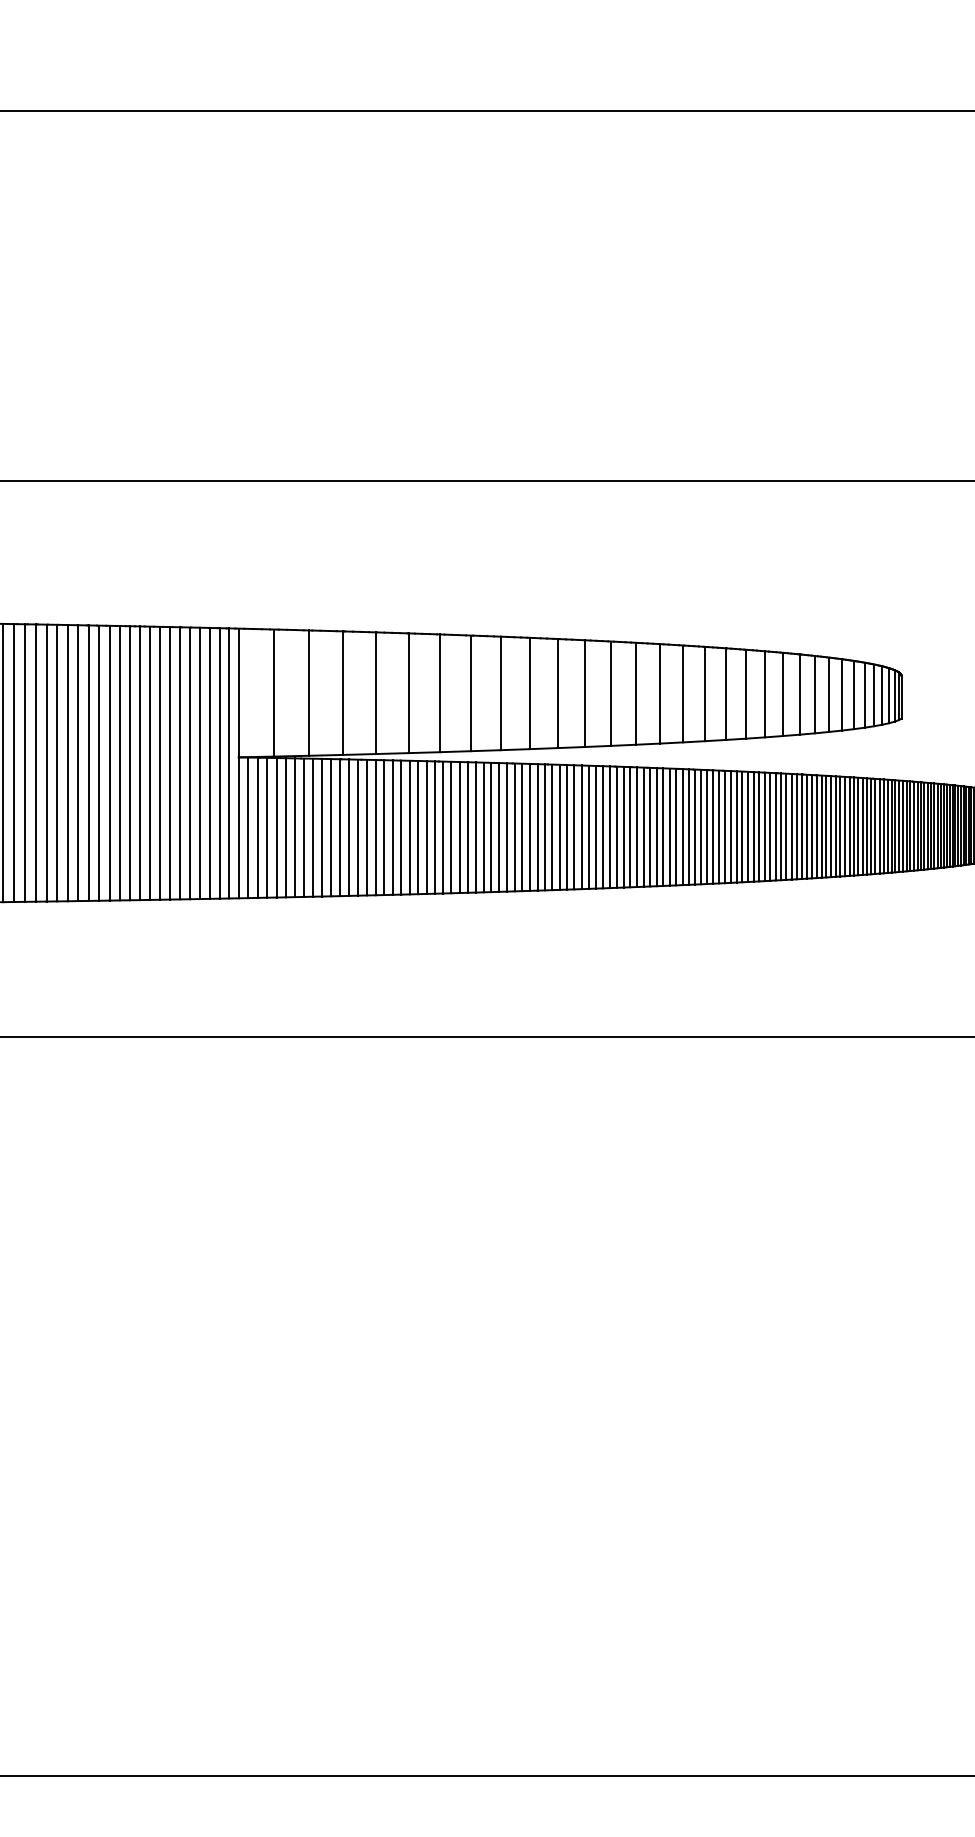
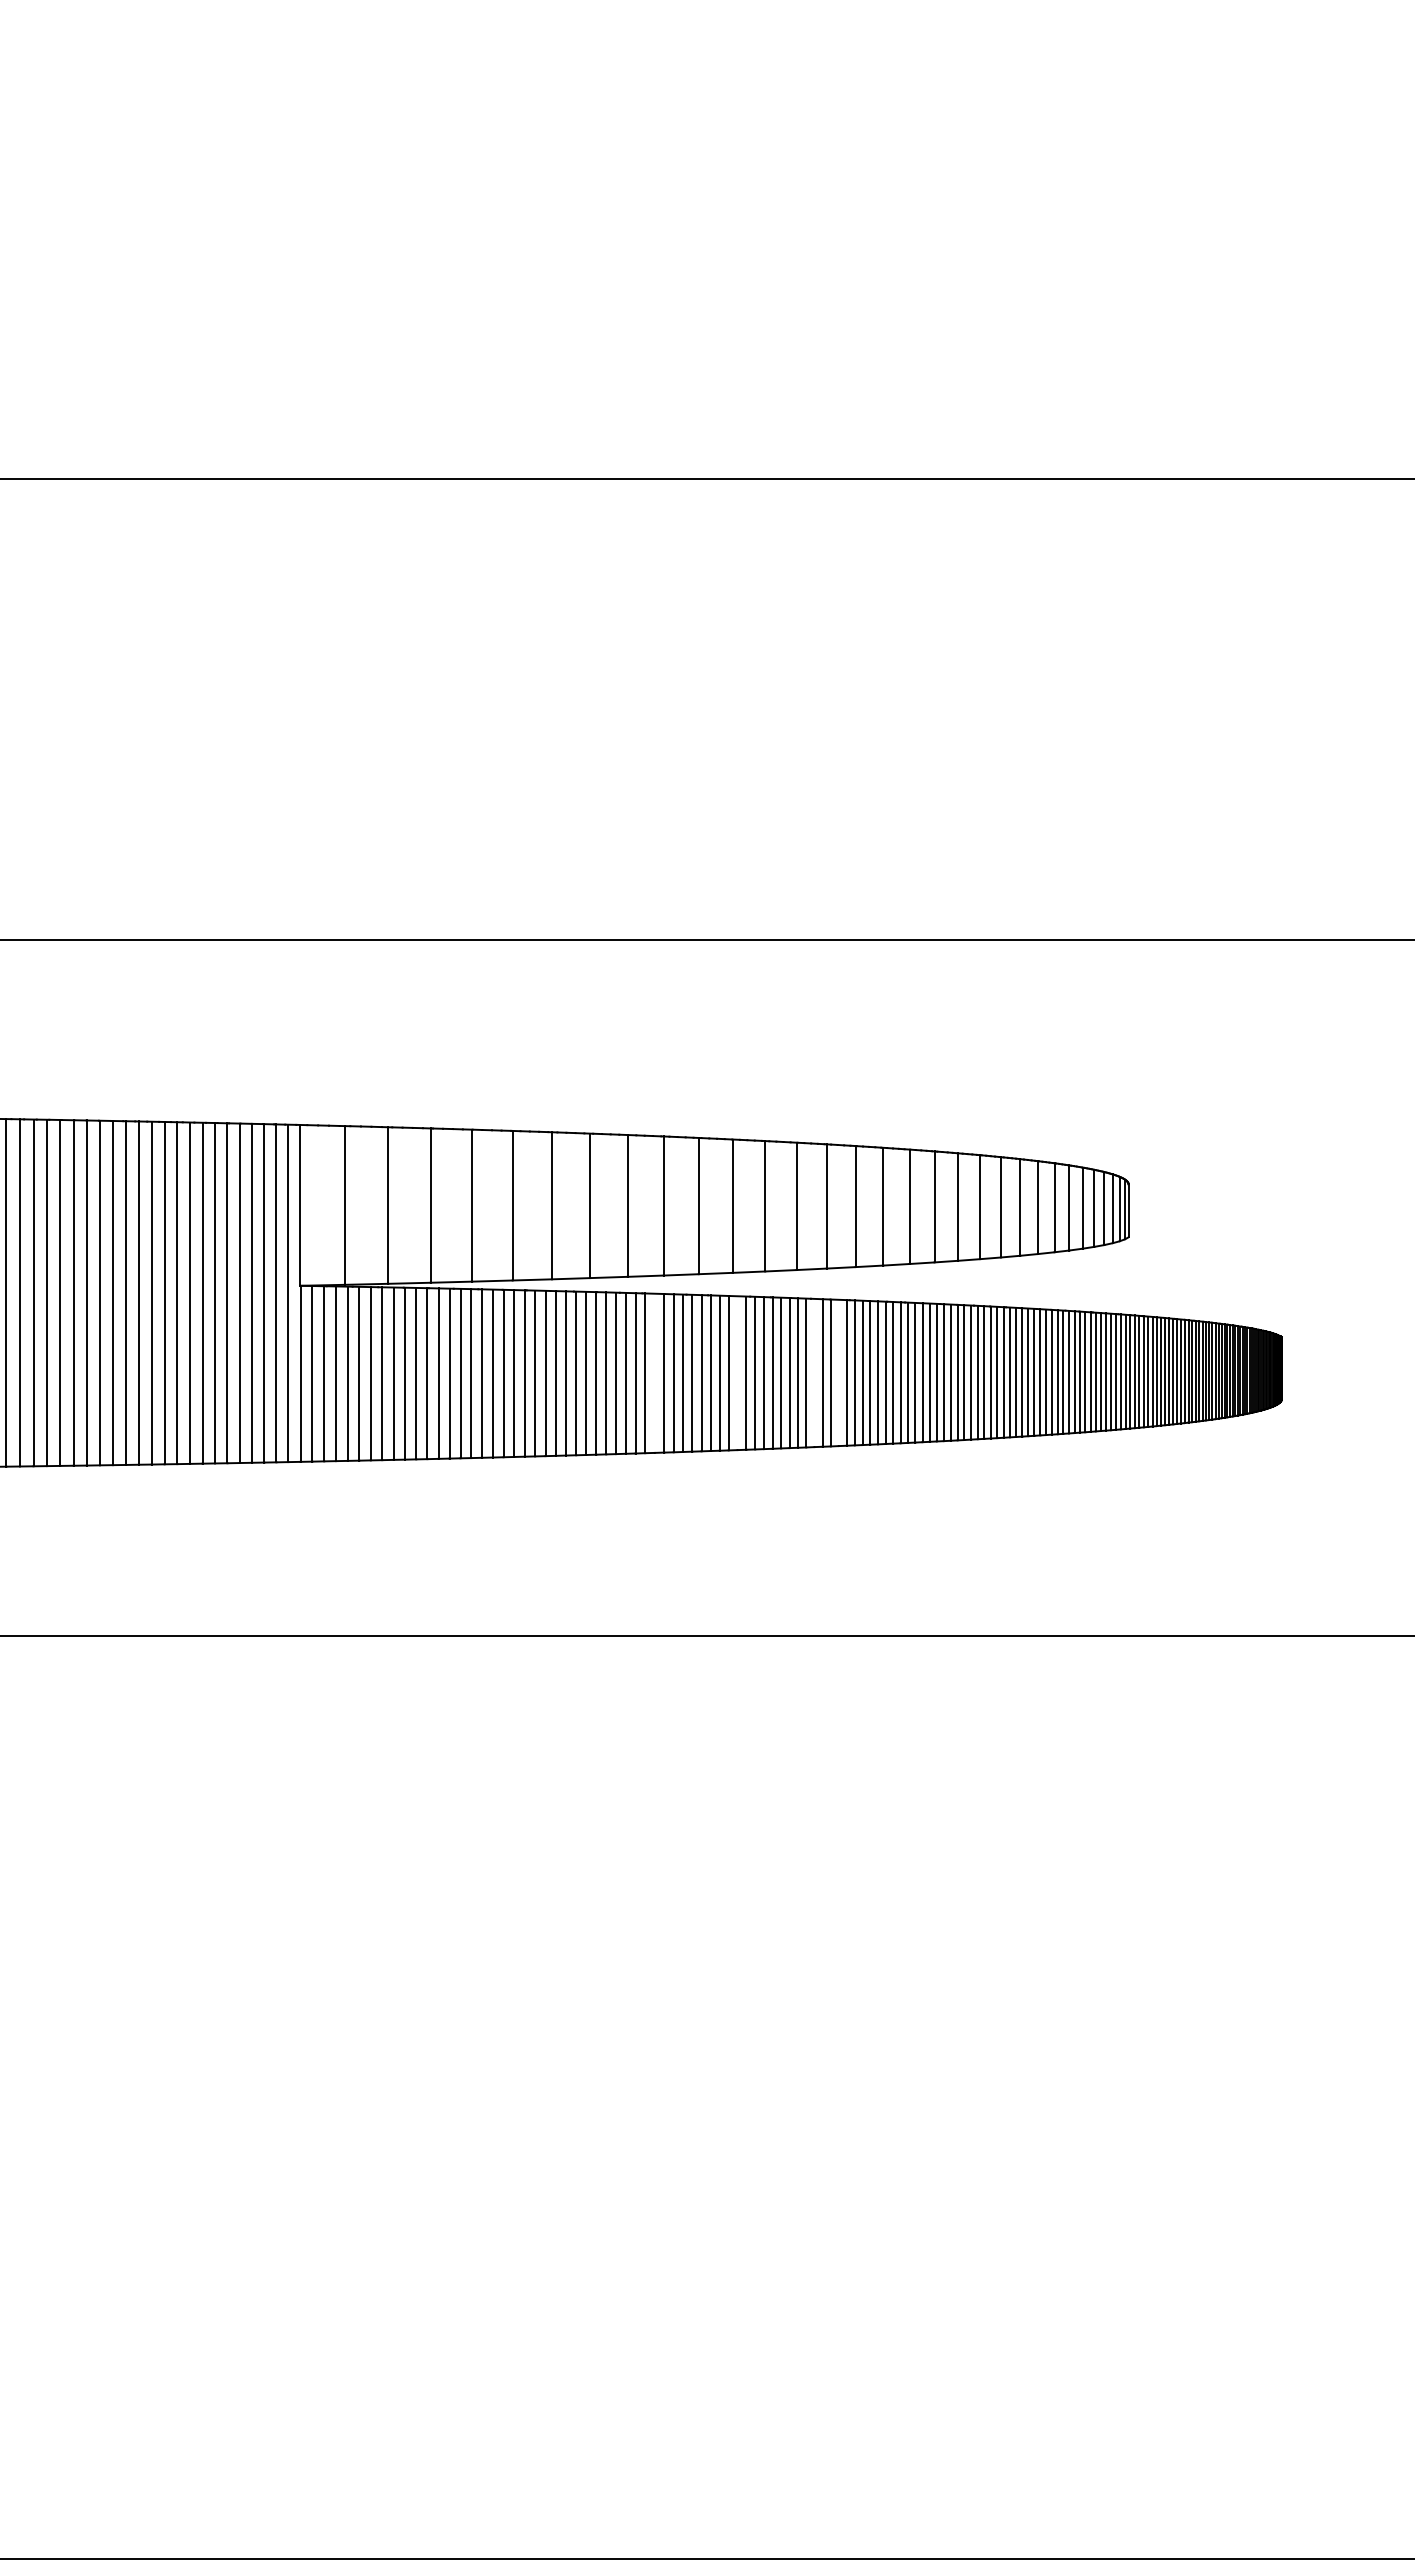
line: (522, 826) -> (654, 1372), removed
line: (650, 826) -> (814, 1372), removed
line: (669, 826) -> (838, 1372), removed
line: (588, 827) -> (737, 1373), removed

